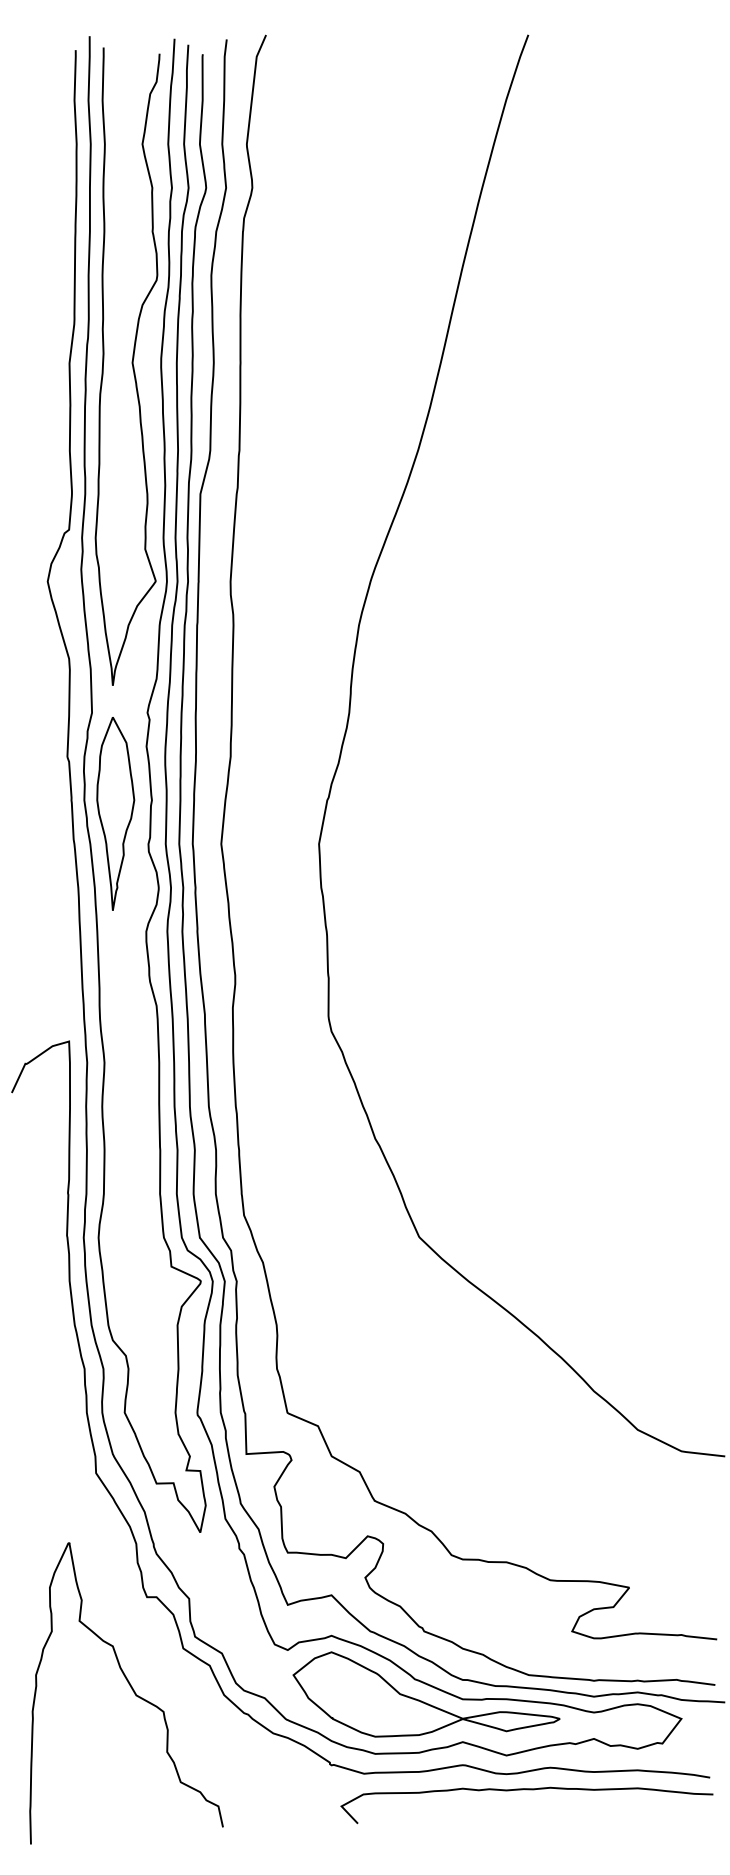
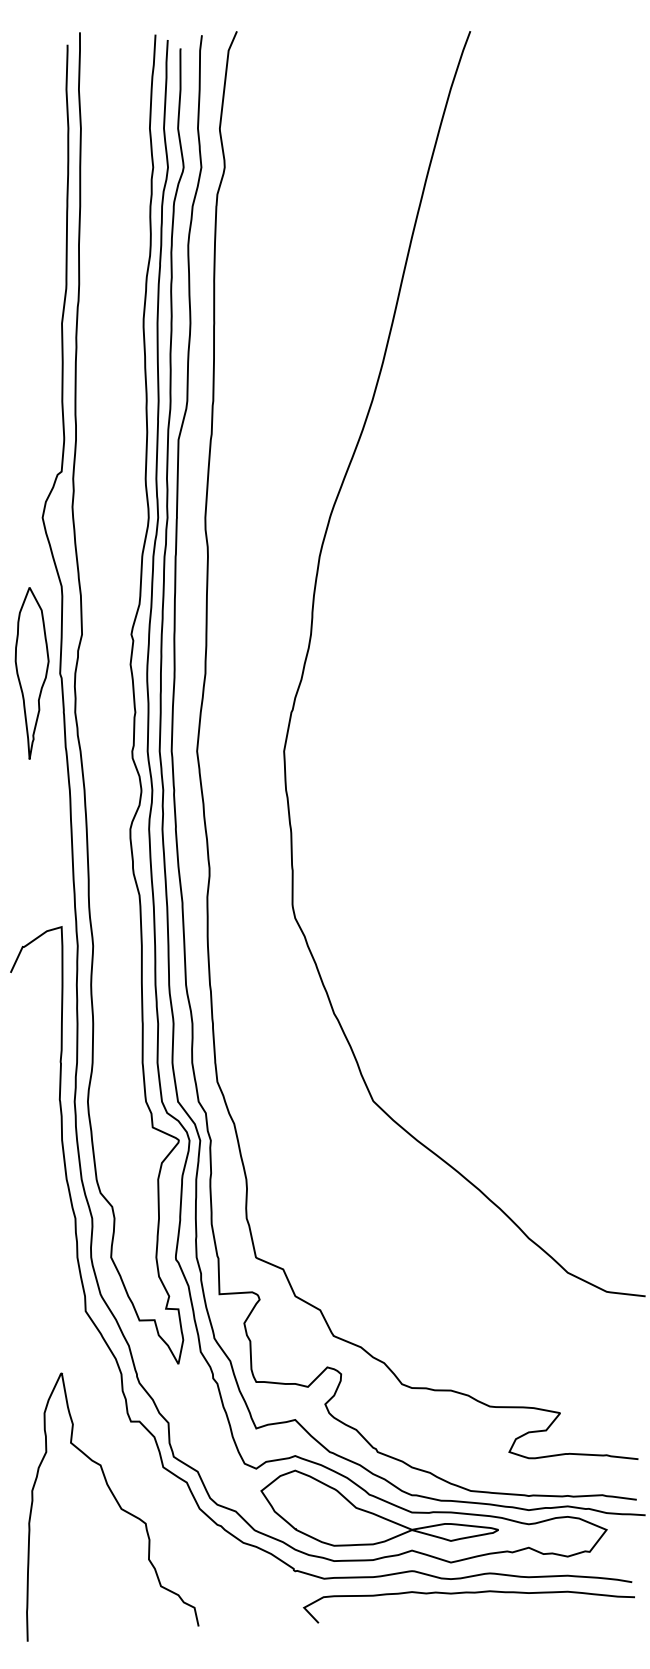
curve: (131, 366) -> (117, 326), removed
part: (114, 813) -> (31, 673), moved

